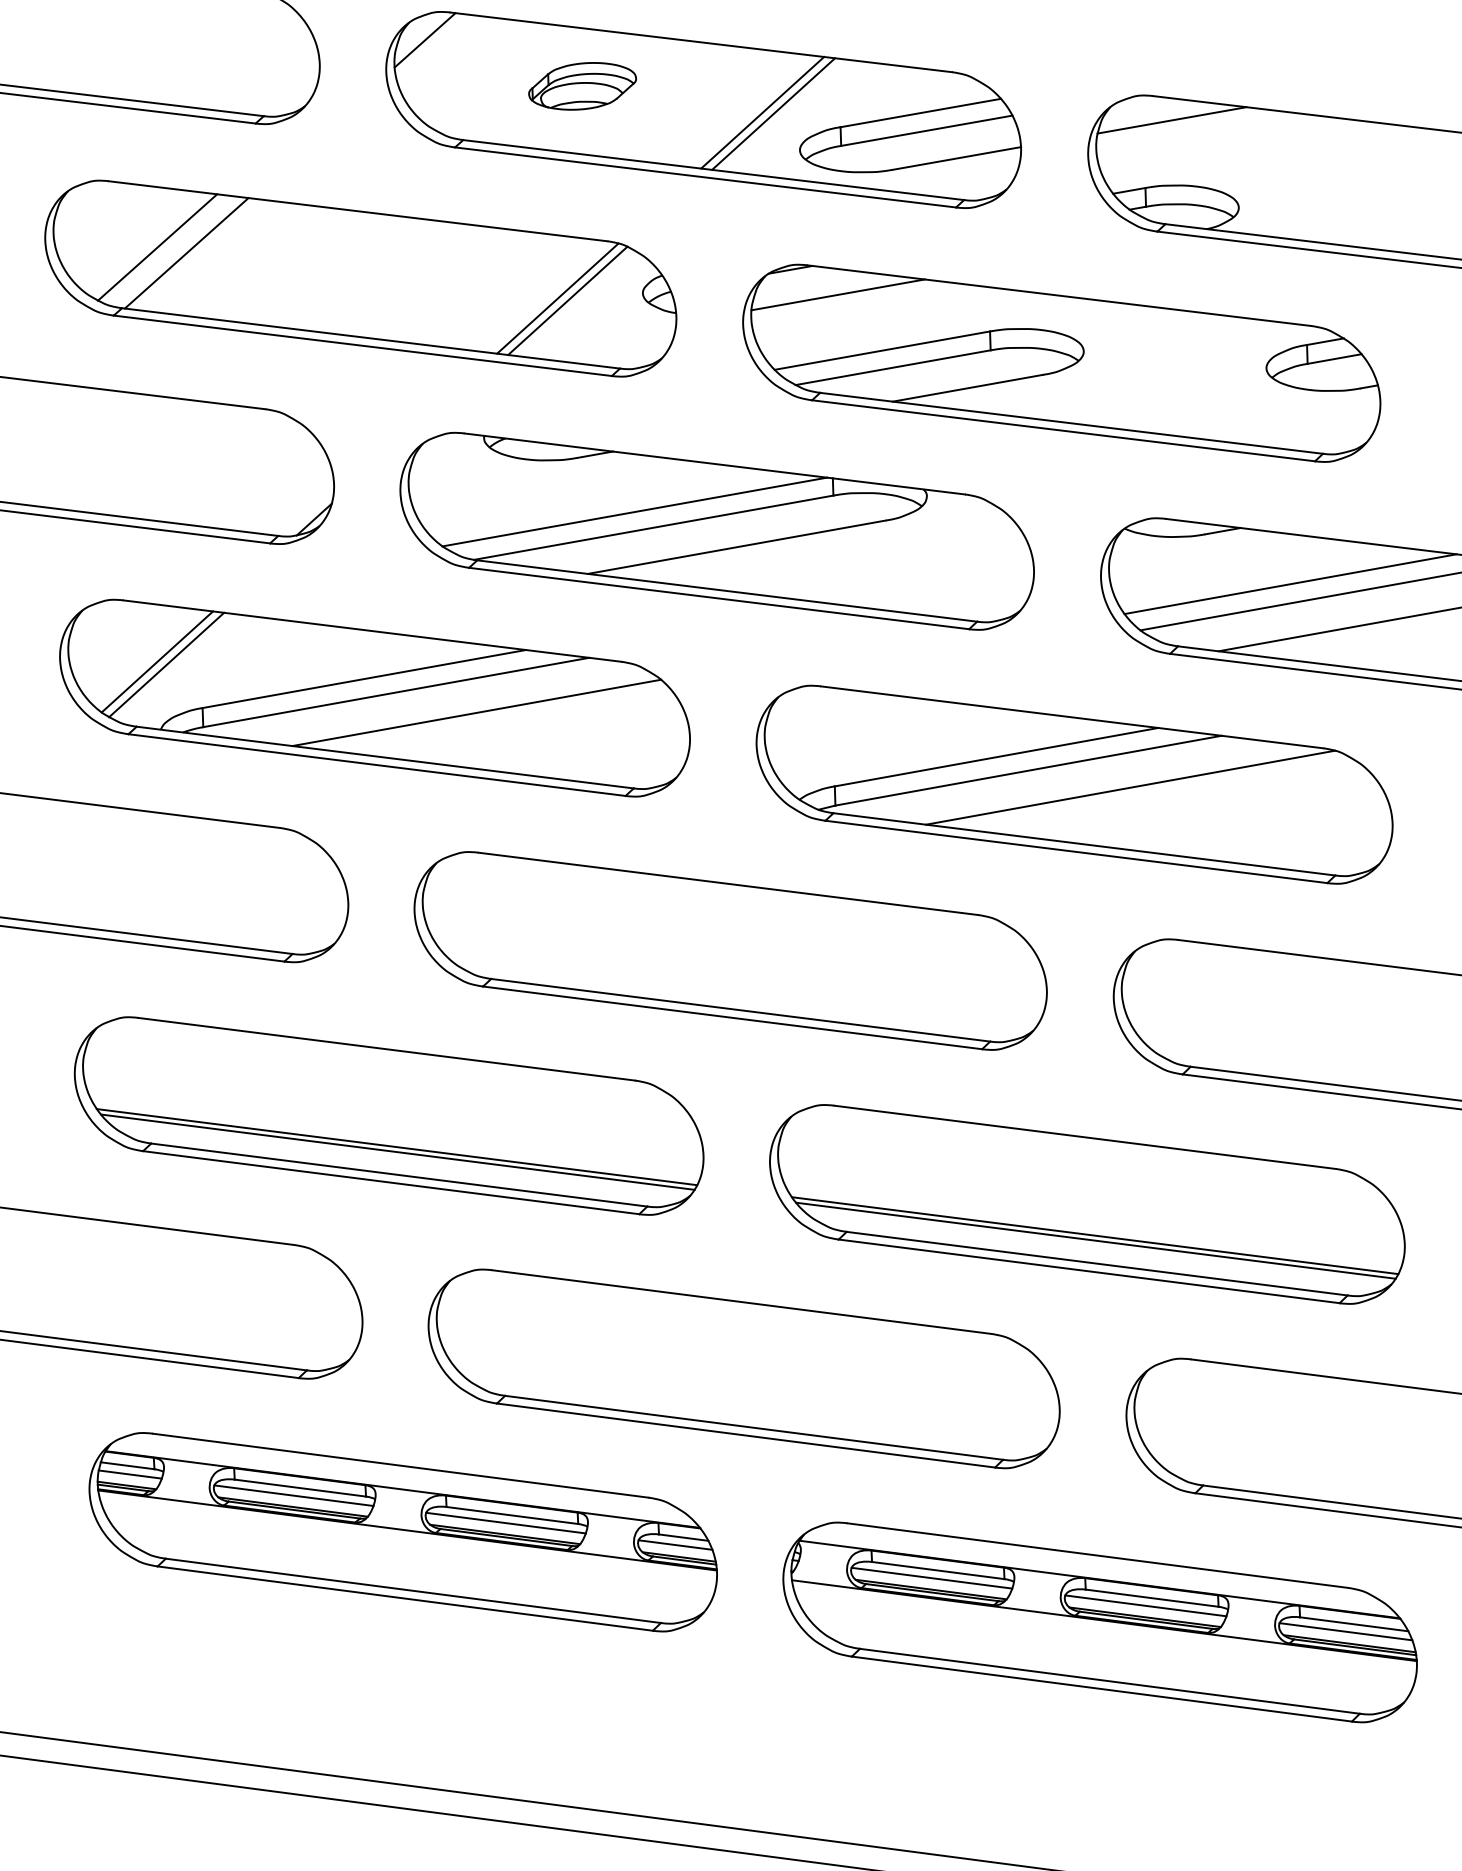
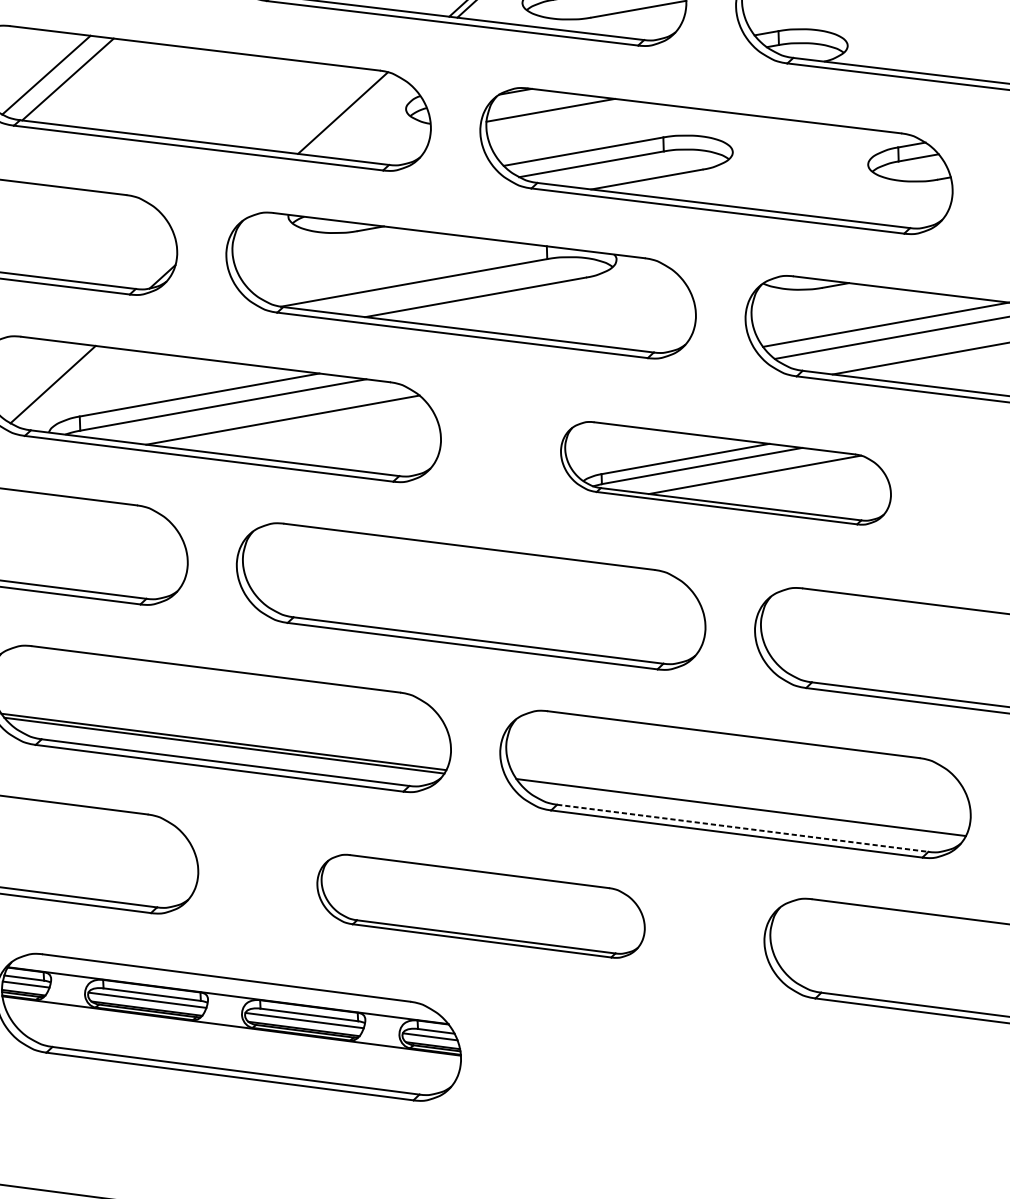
line: (567, 300) -> (350, 114), removed
line: (634, 511) -> (399, 270), removed
line: (157, 661) -> (46, 382), removed
part: (1074, 784) -> (725, 473), size x0.7
line: (1095, 1240) -> (741, 811), removed
line: (1097, 1263) -> (742, 828), solid -> dashed
part: (743, 1368) -> (480, 905), size x0.7
part: (1099, 1622) -> (744, 1094), removed

